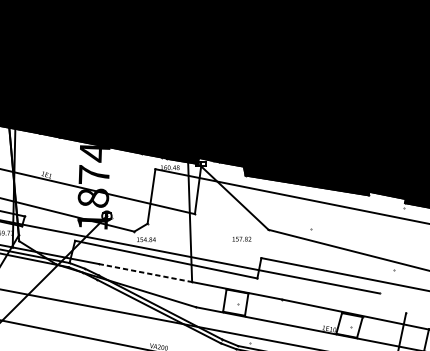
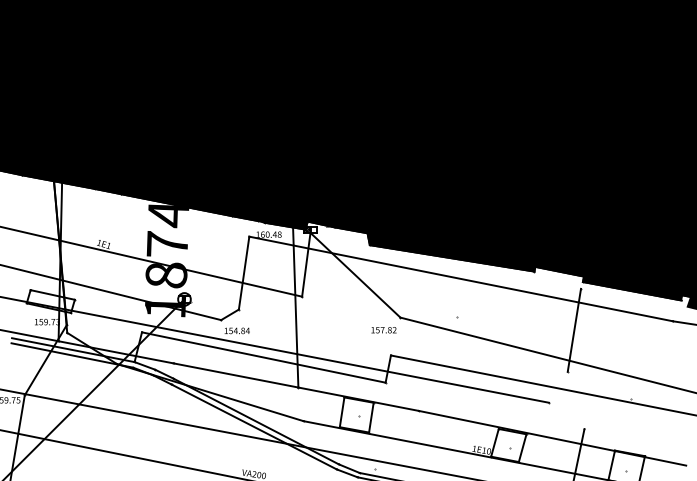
line: (398, 238) -> (574, 329), added
text: (241, 239) -> (383, 330), moved
line: (145, 273) -> (235, 375), dashed -> solid

